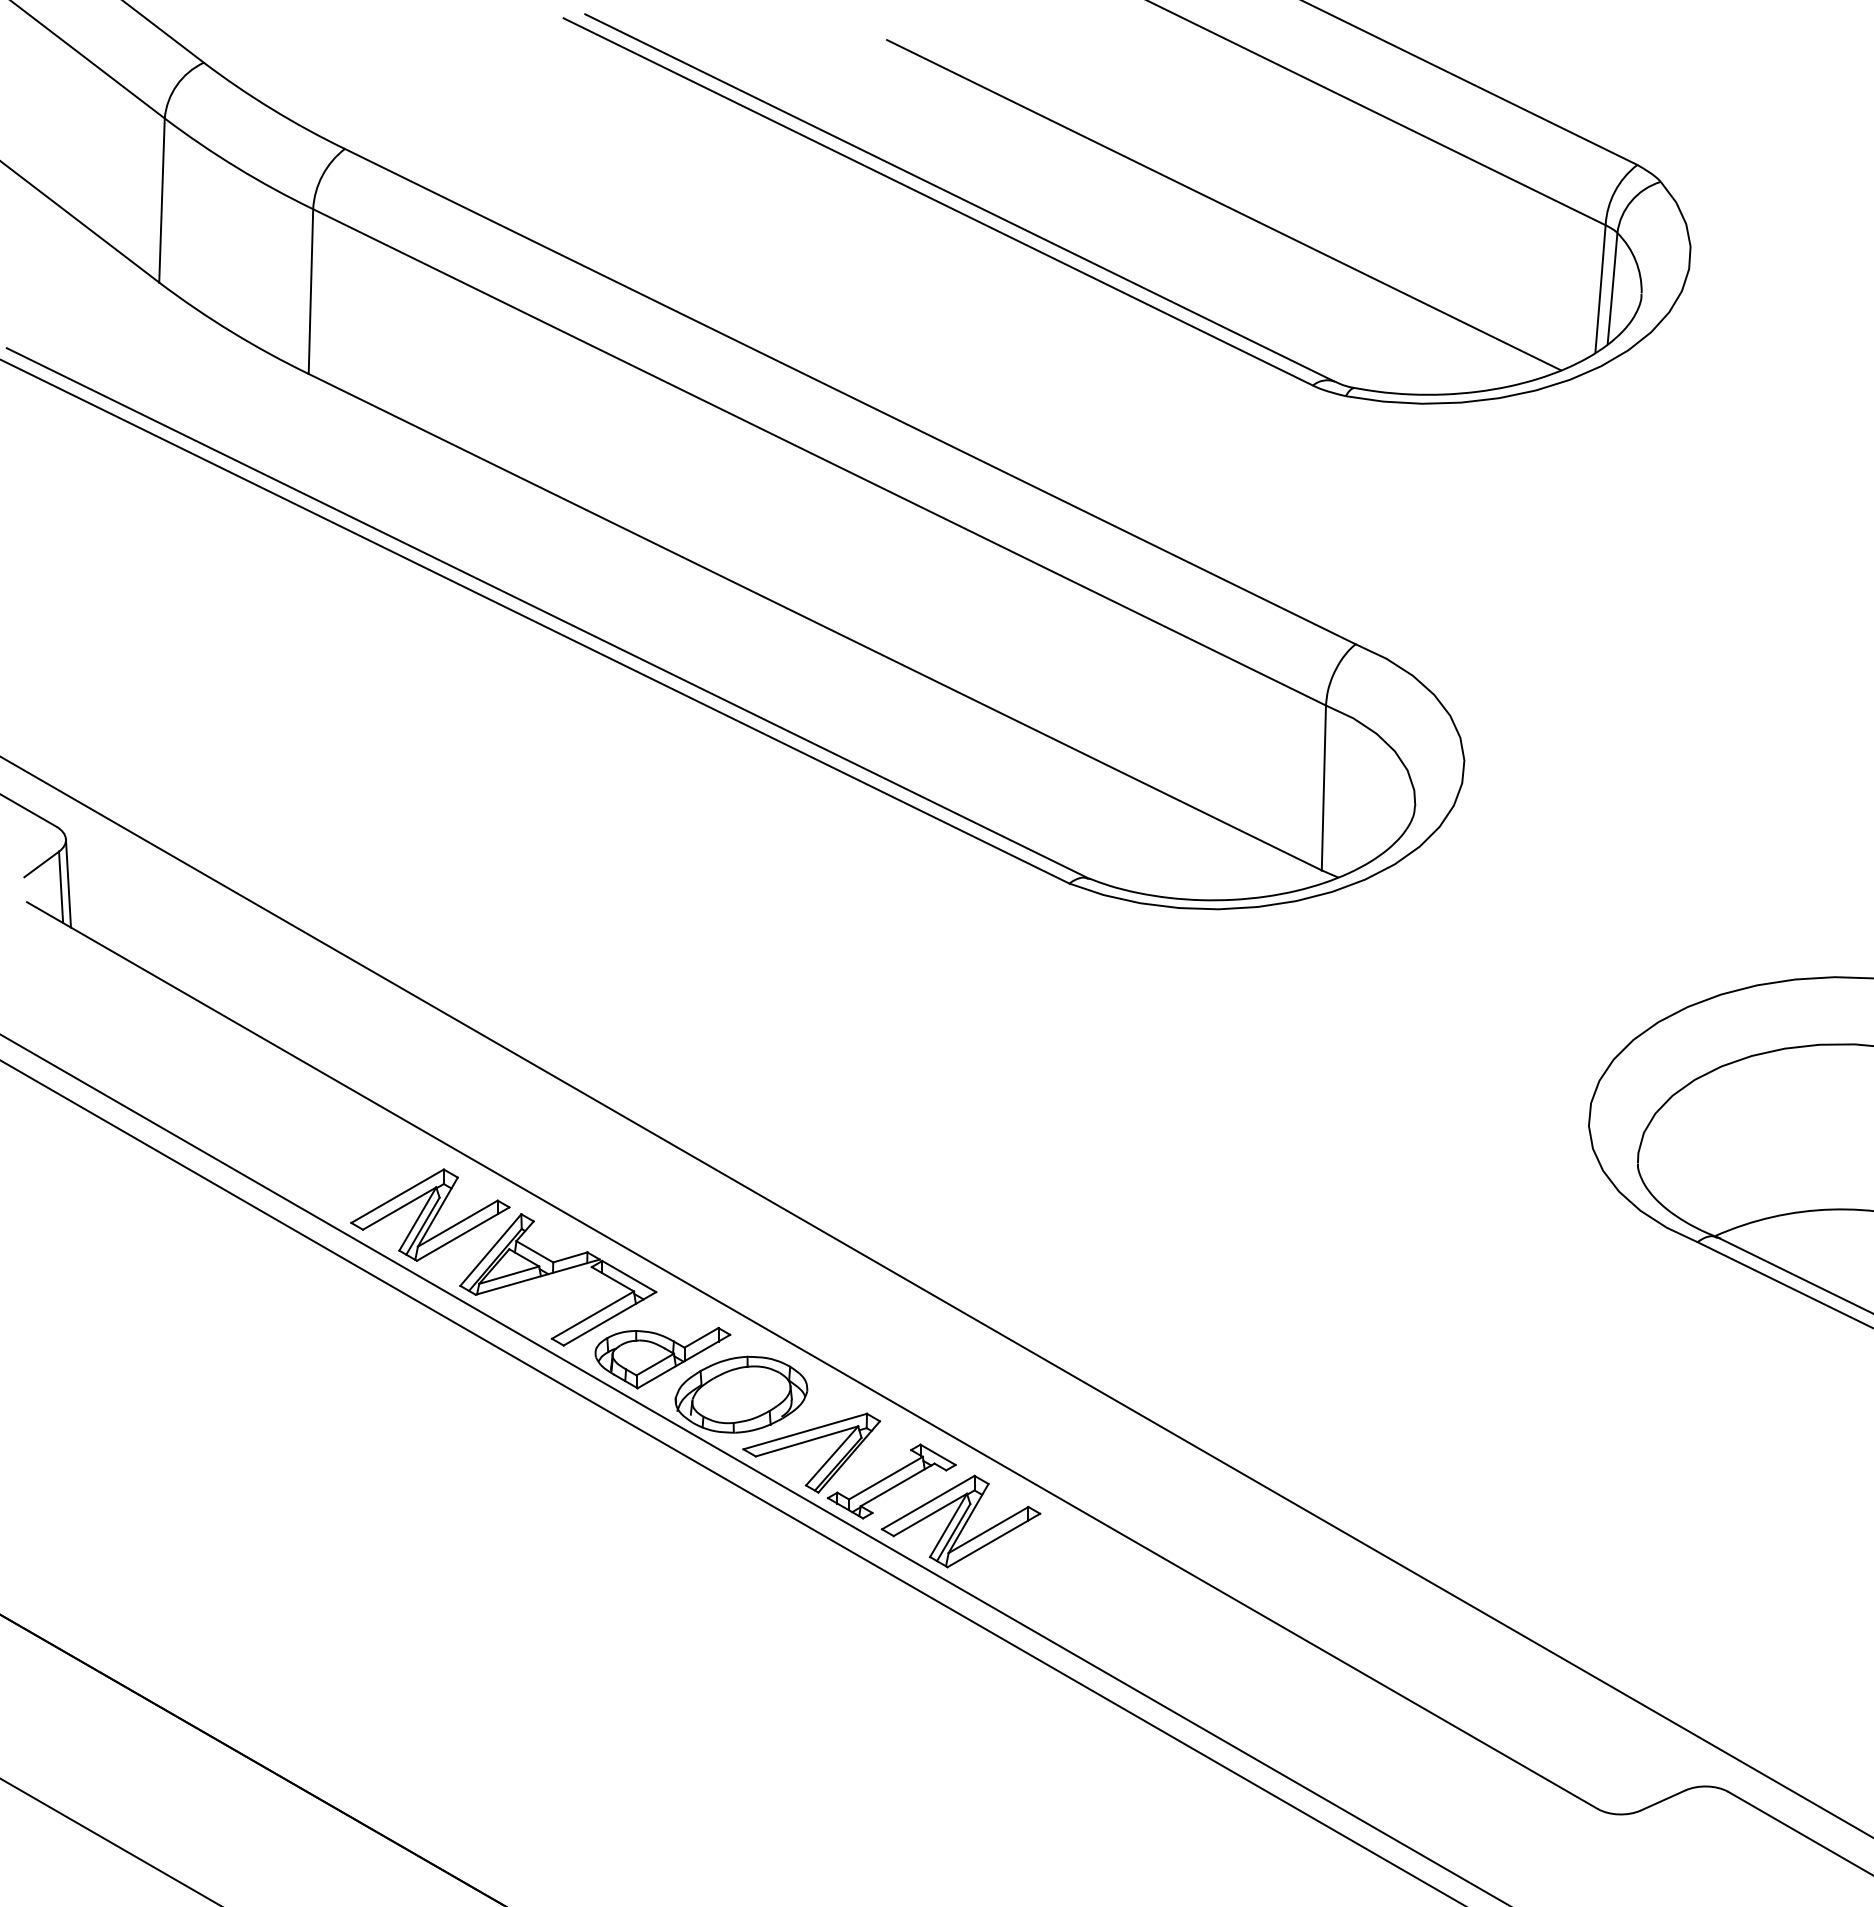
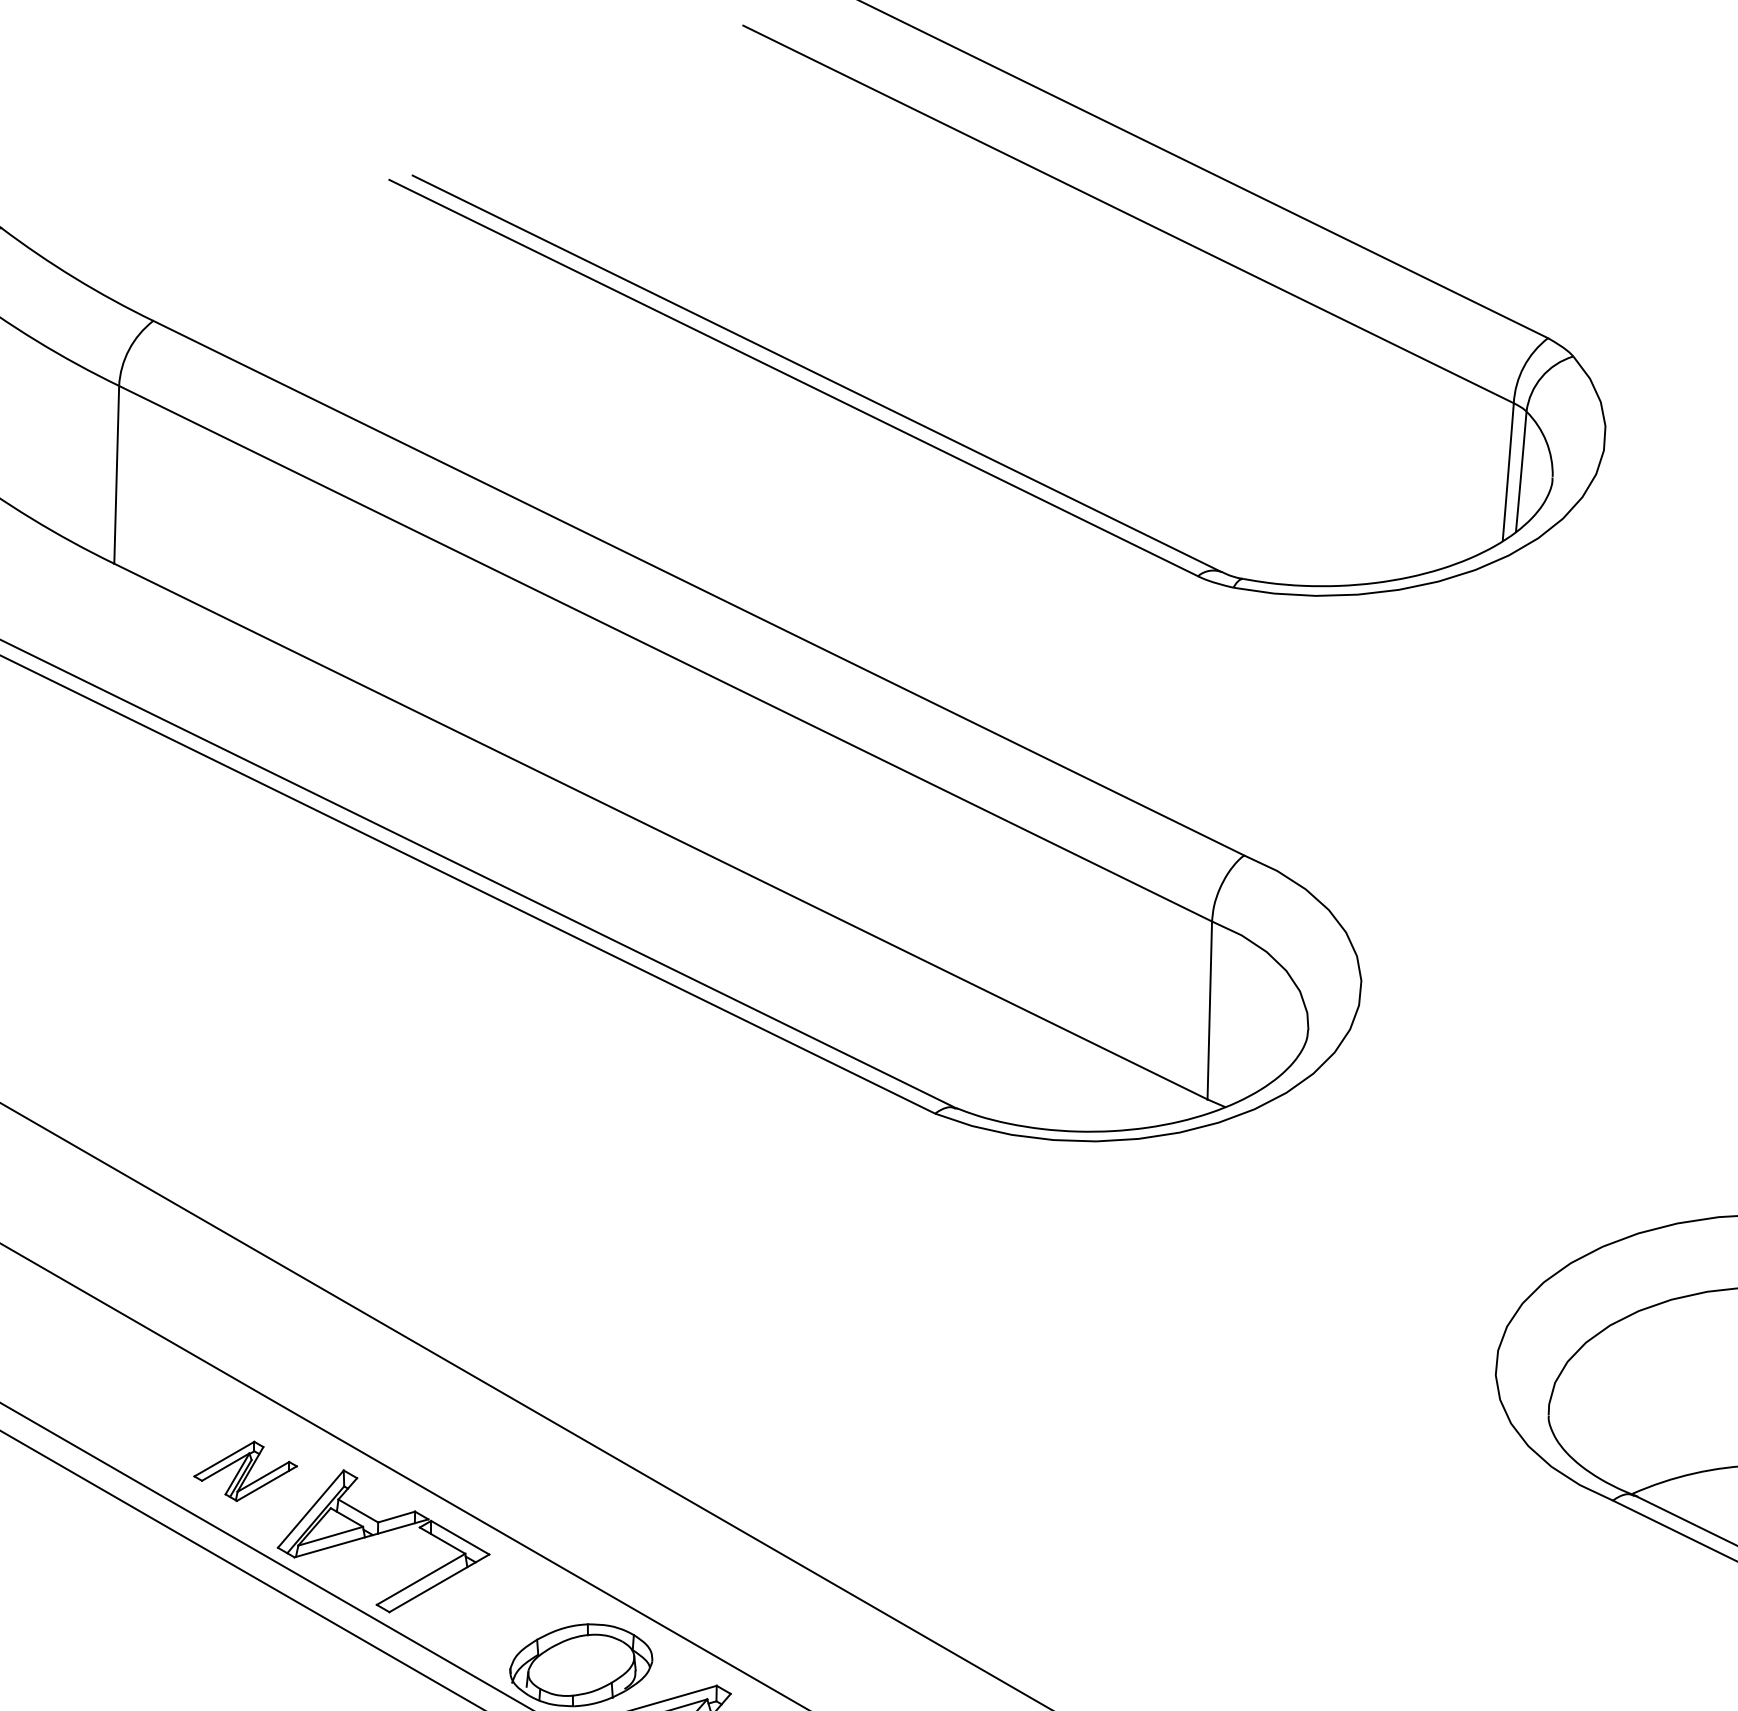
line: (1224, 205) -> (1102, 381), removed
part: (430, 1214) -> (245, 1470), size x0.6
part: (662, 1357) -> (496, 1625), removed

